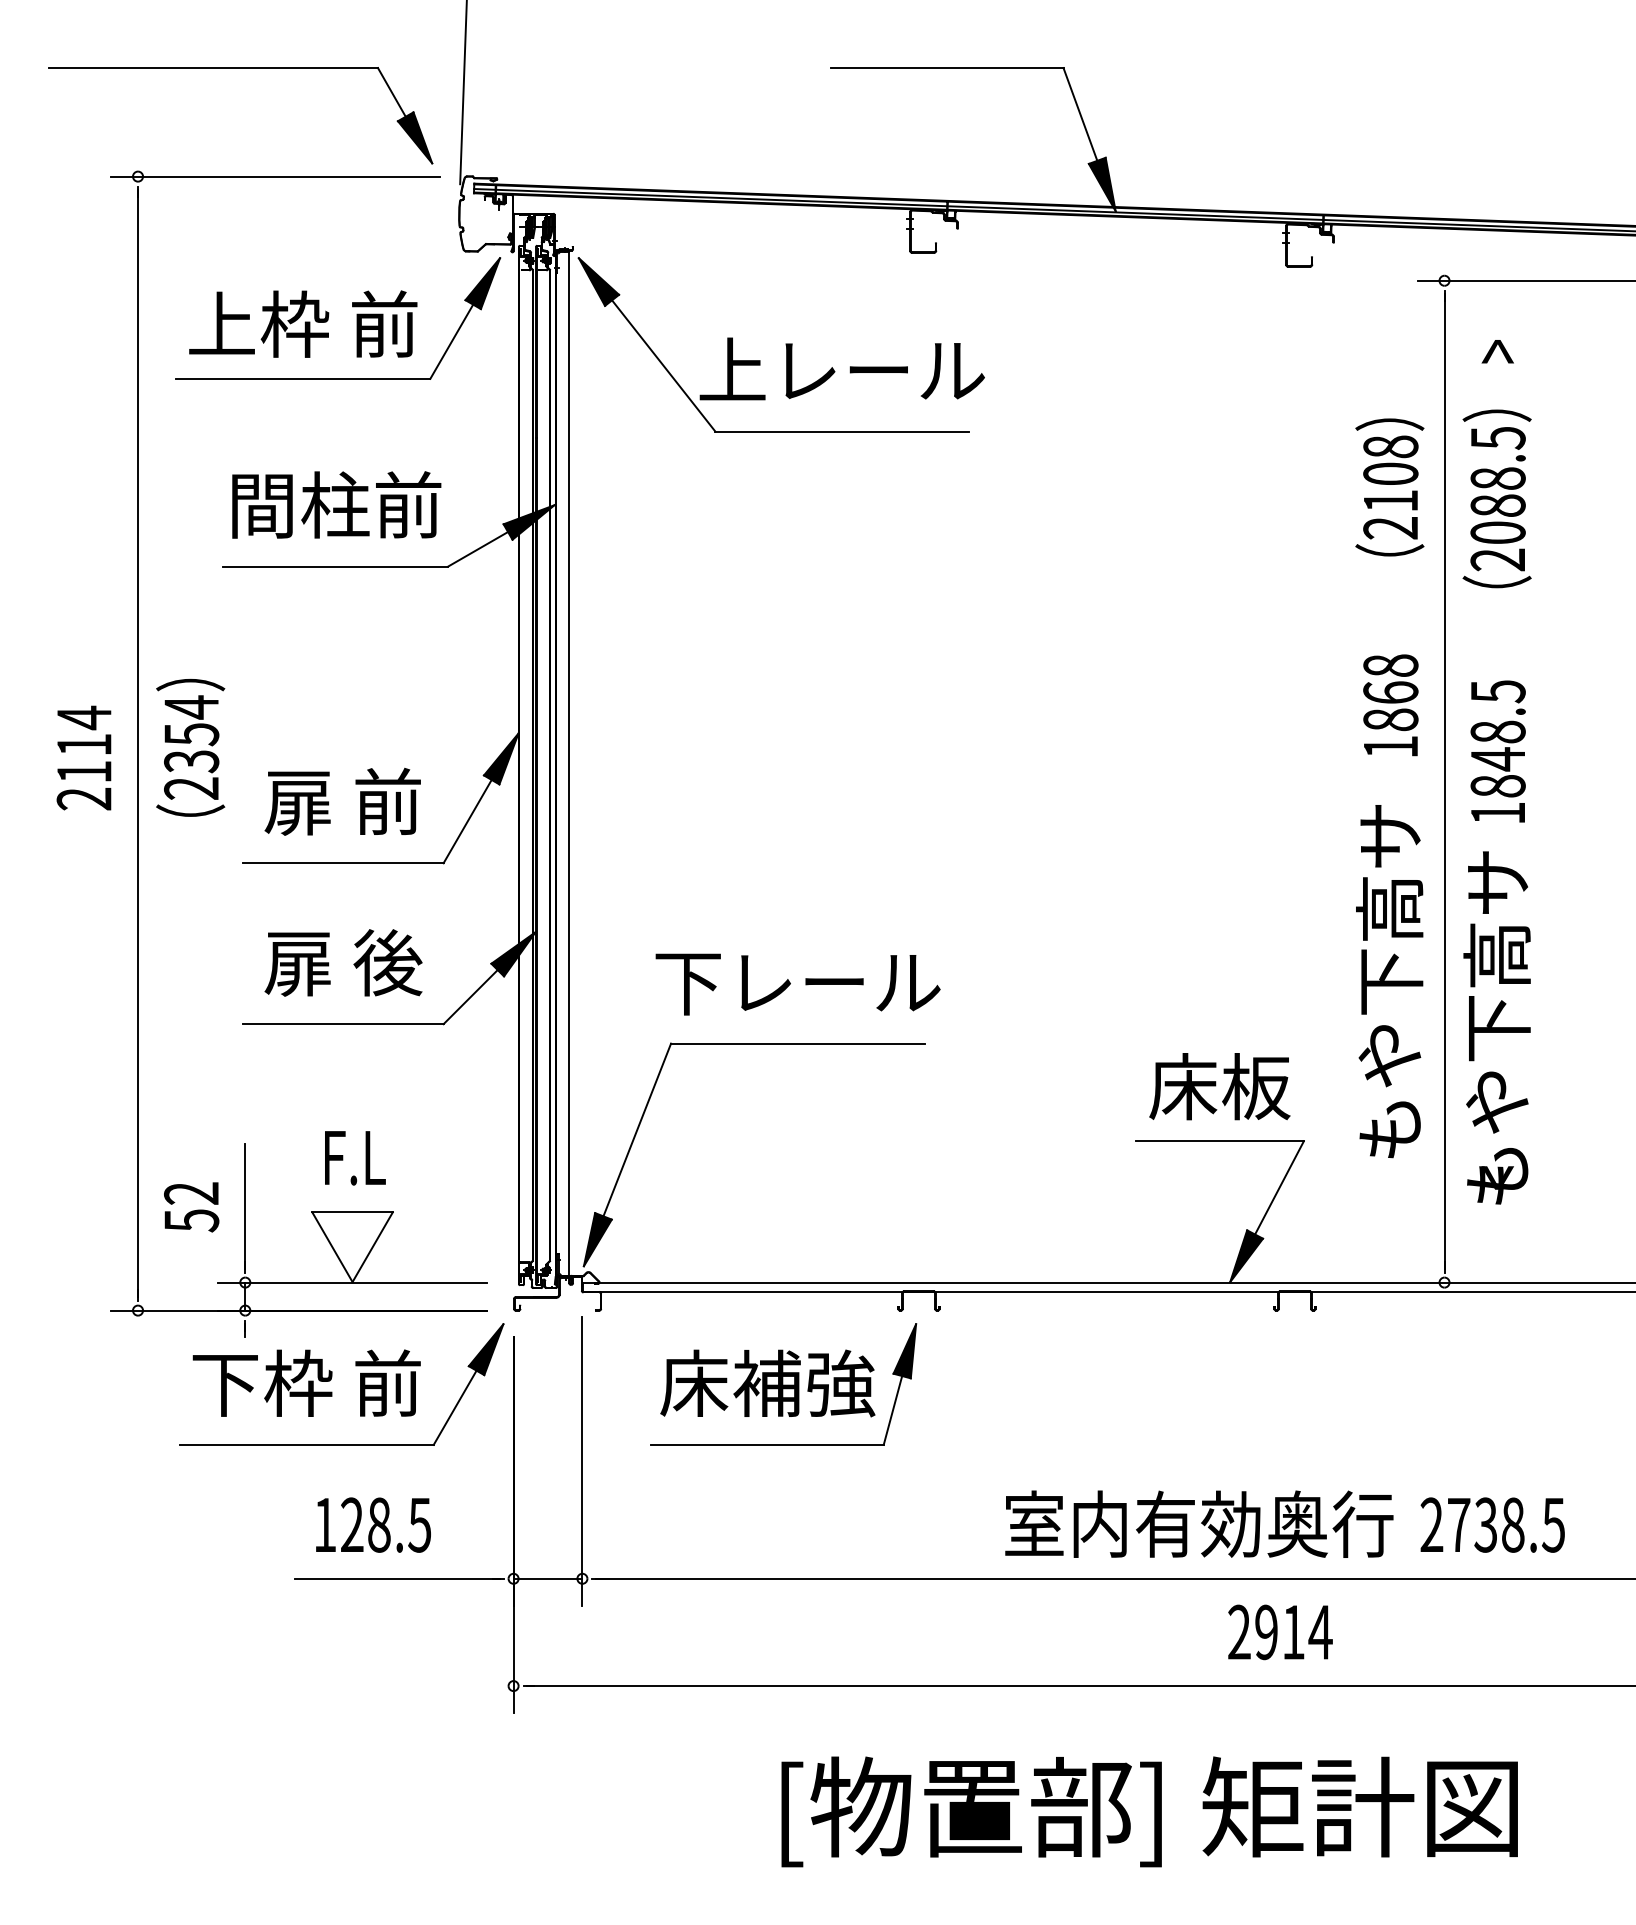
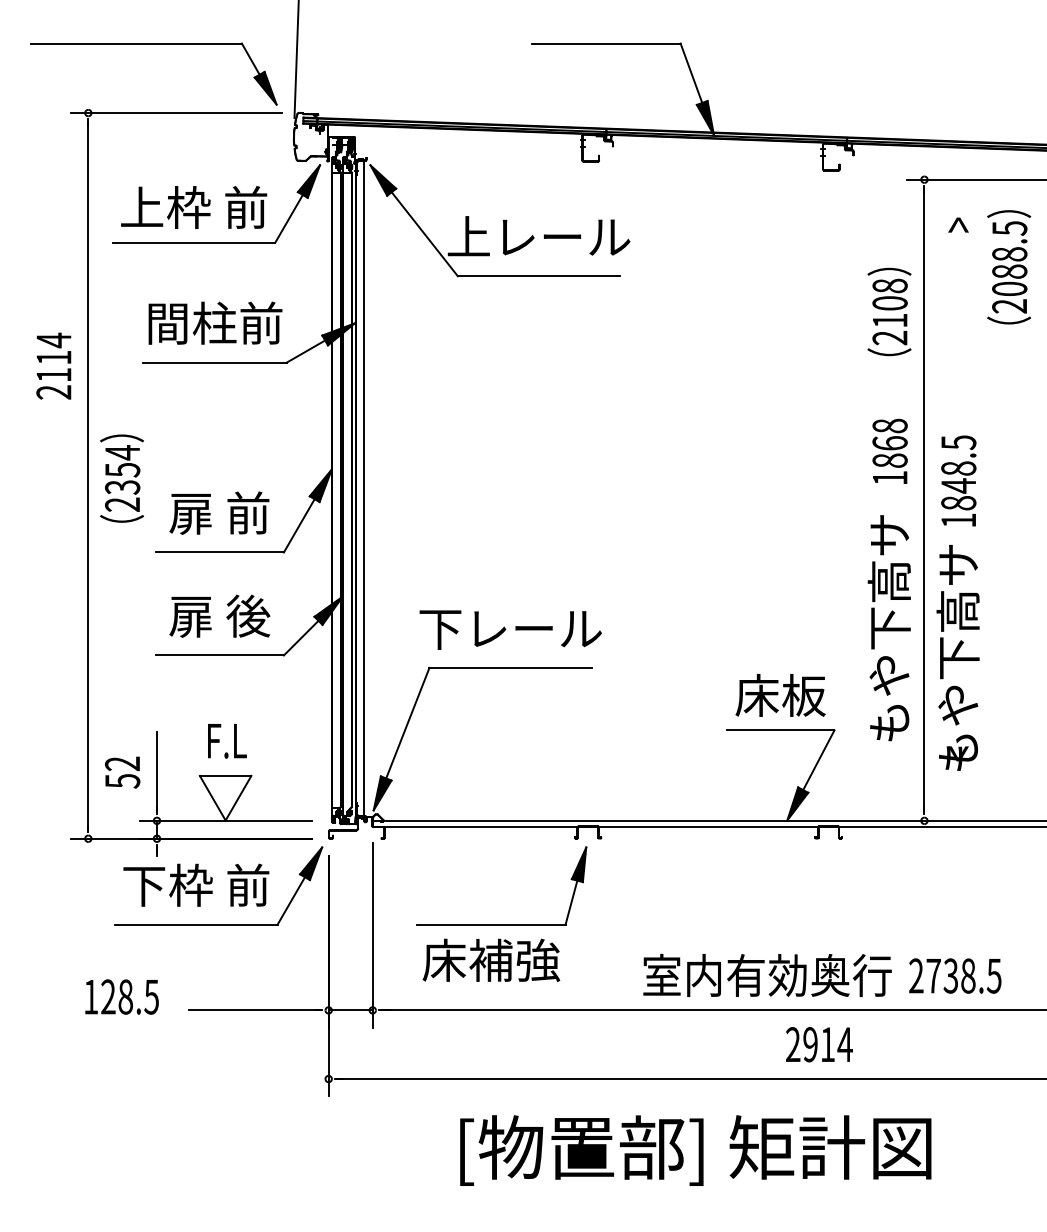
text: (1497, 499) -> (1009, 267), moved
text: (83, 757) -> (53, 365), moved
text: (767, 1382) -> (491, 959), moved
text: (372, 1524) -> (121, 996), moved
text: (1149, 1811) -> (695, 1150), moved

